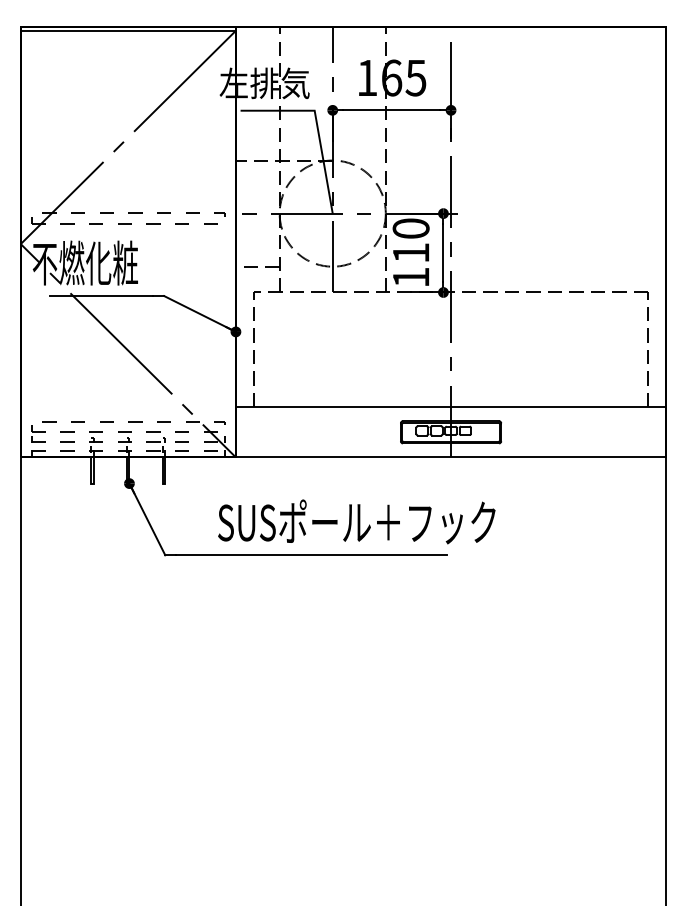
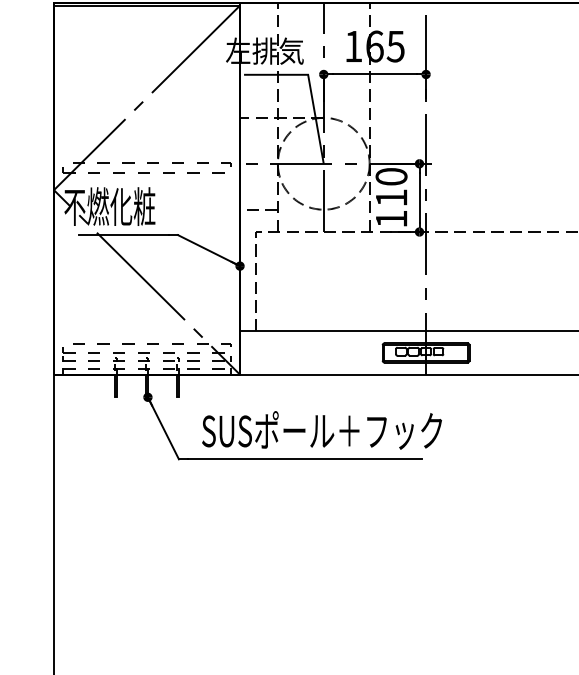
text: (356, 521) -> (321, 430), moved

